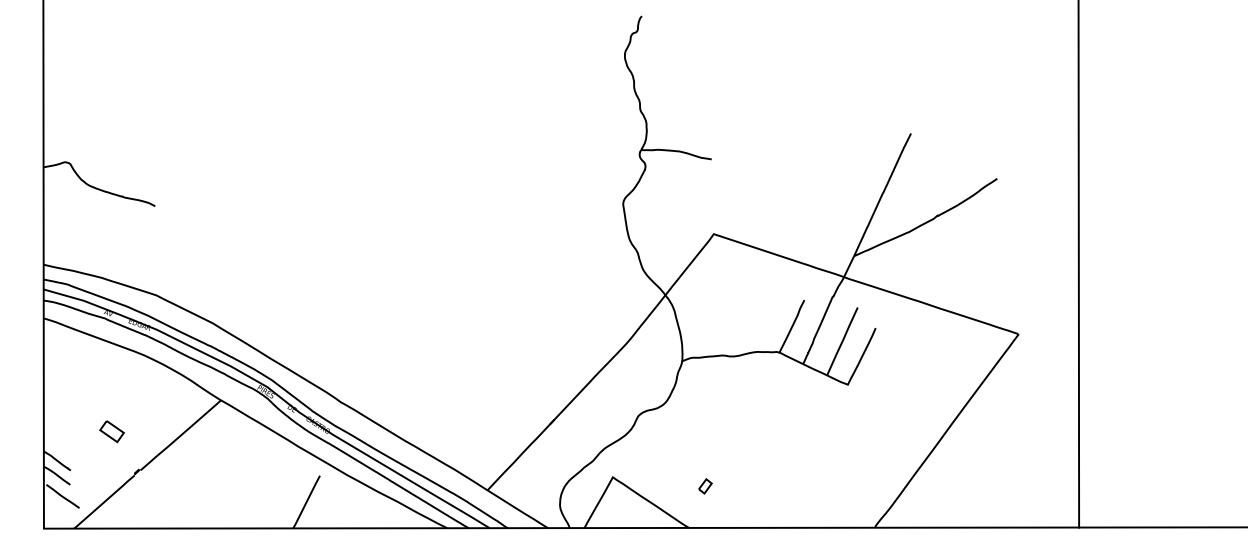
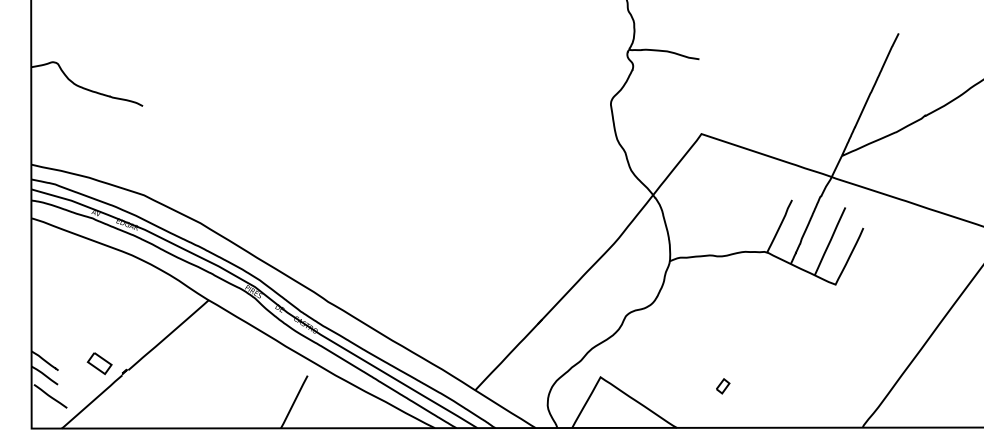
part: (111, 431) -> (99, 363), moved
part: (705, 486) -> (723, 386), moved

